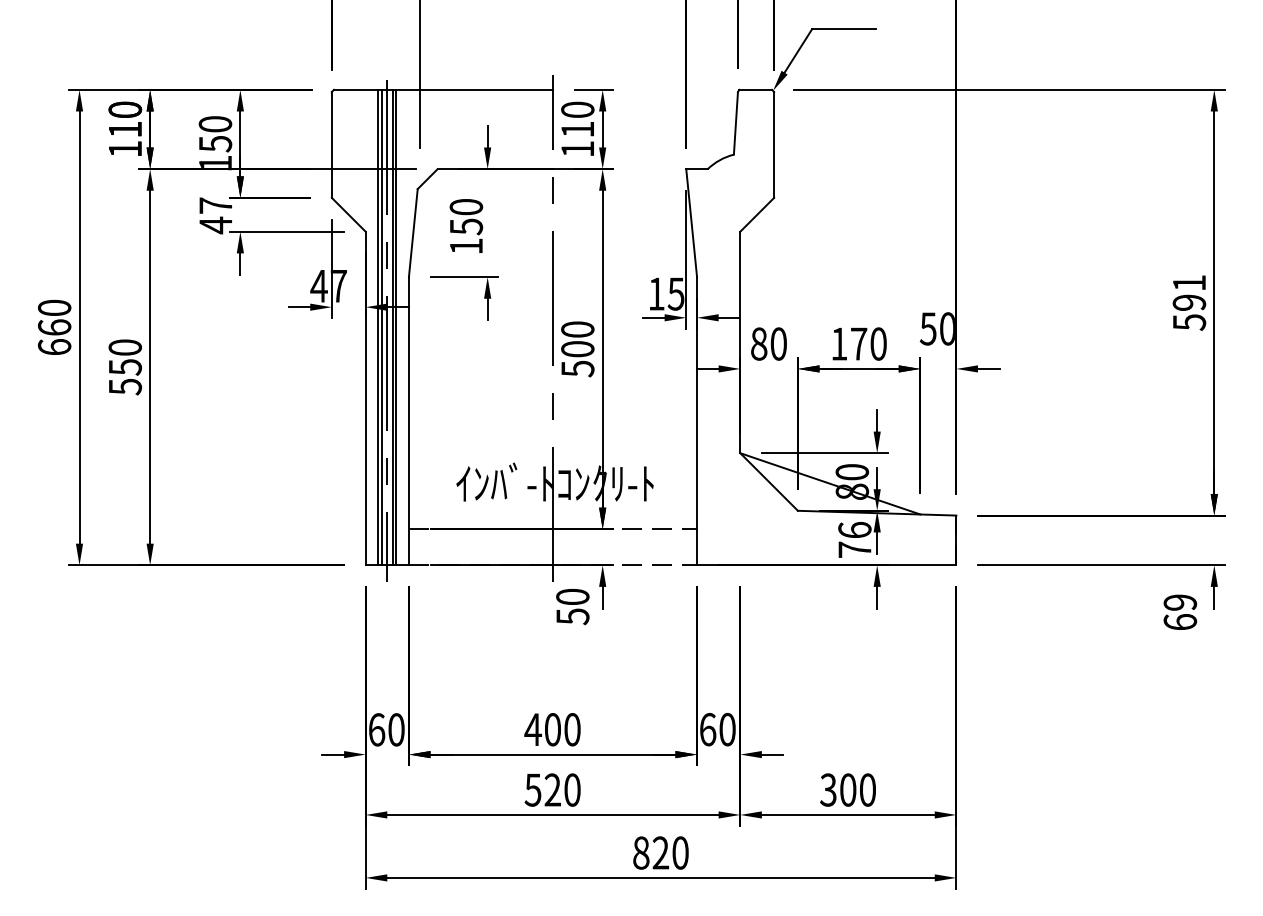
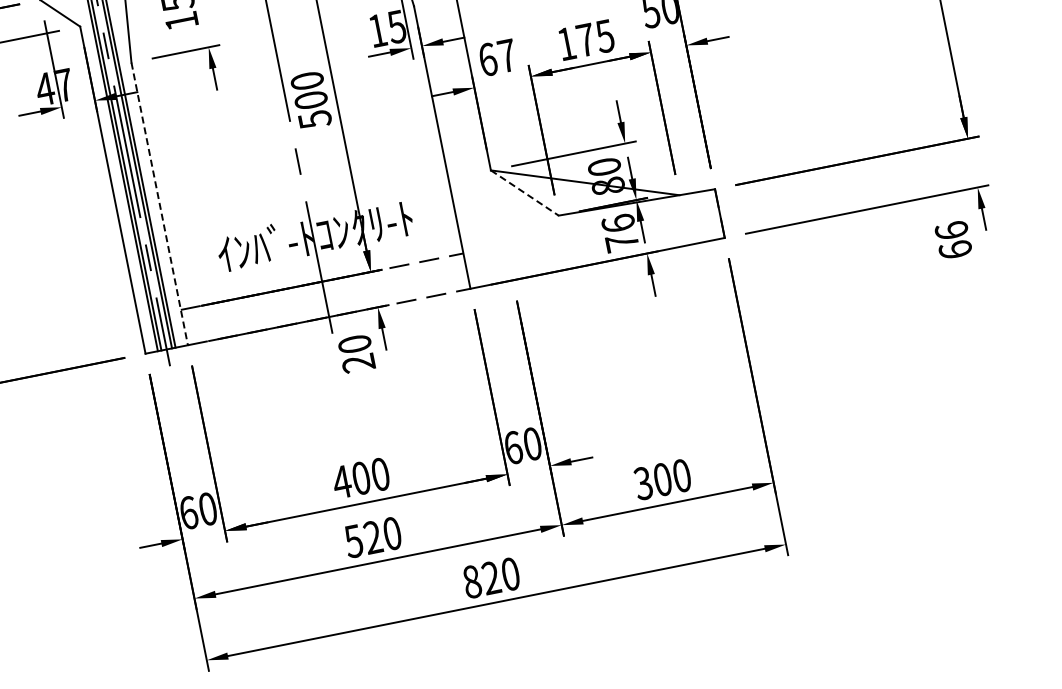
text: (768, 343) -> (497, 57), 80 -> 67
text: (878, 343) -> (604, 35), 170 -> 175
line: (408, 421) -> (159, 204), solid -> dashed
line: (769, 482) -> (525, 193), solid -> dashed
text: (1180, 602) -> (951, 230), 69 -> 66
text: (572, 616) -> (358, 363), 50 -> 20

